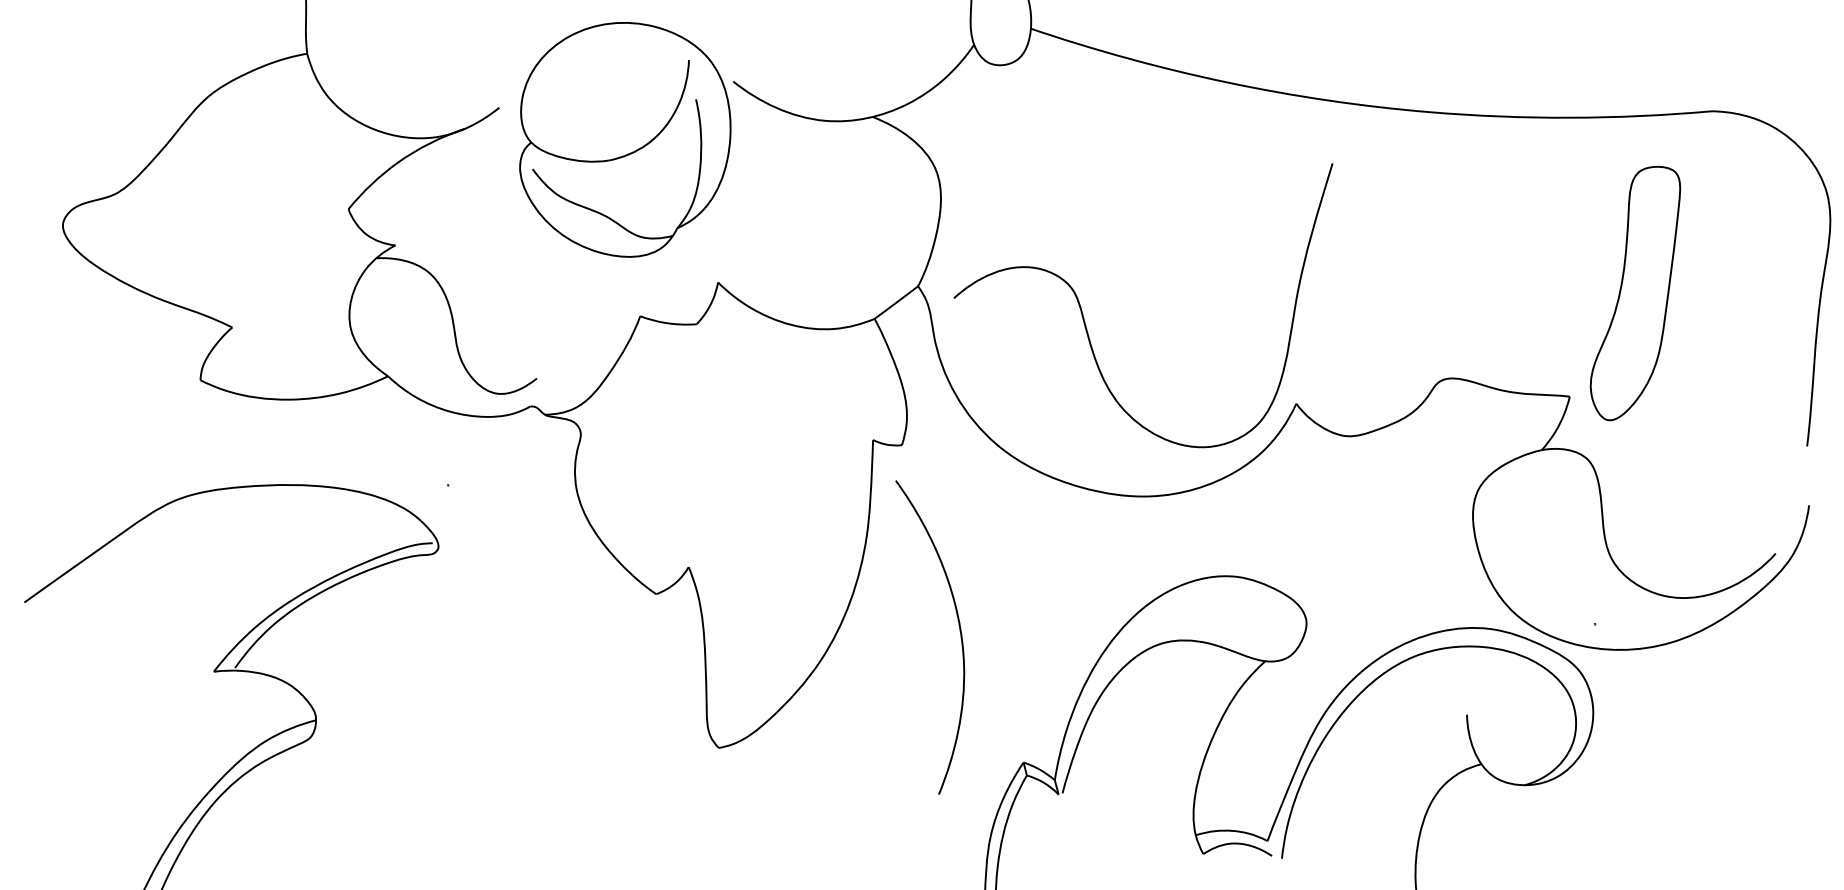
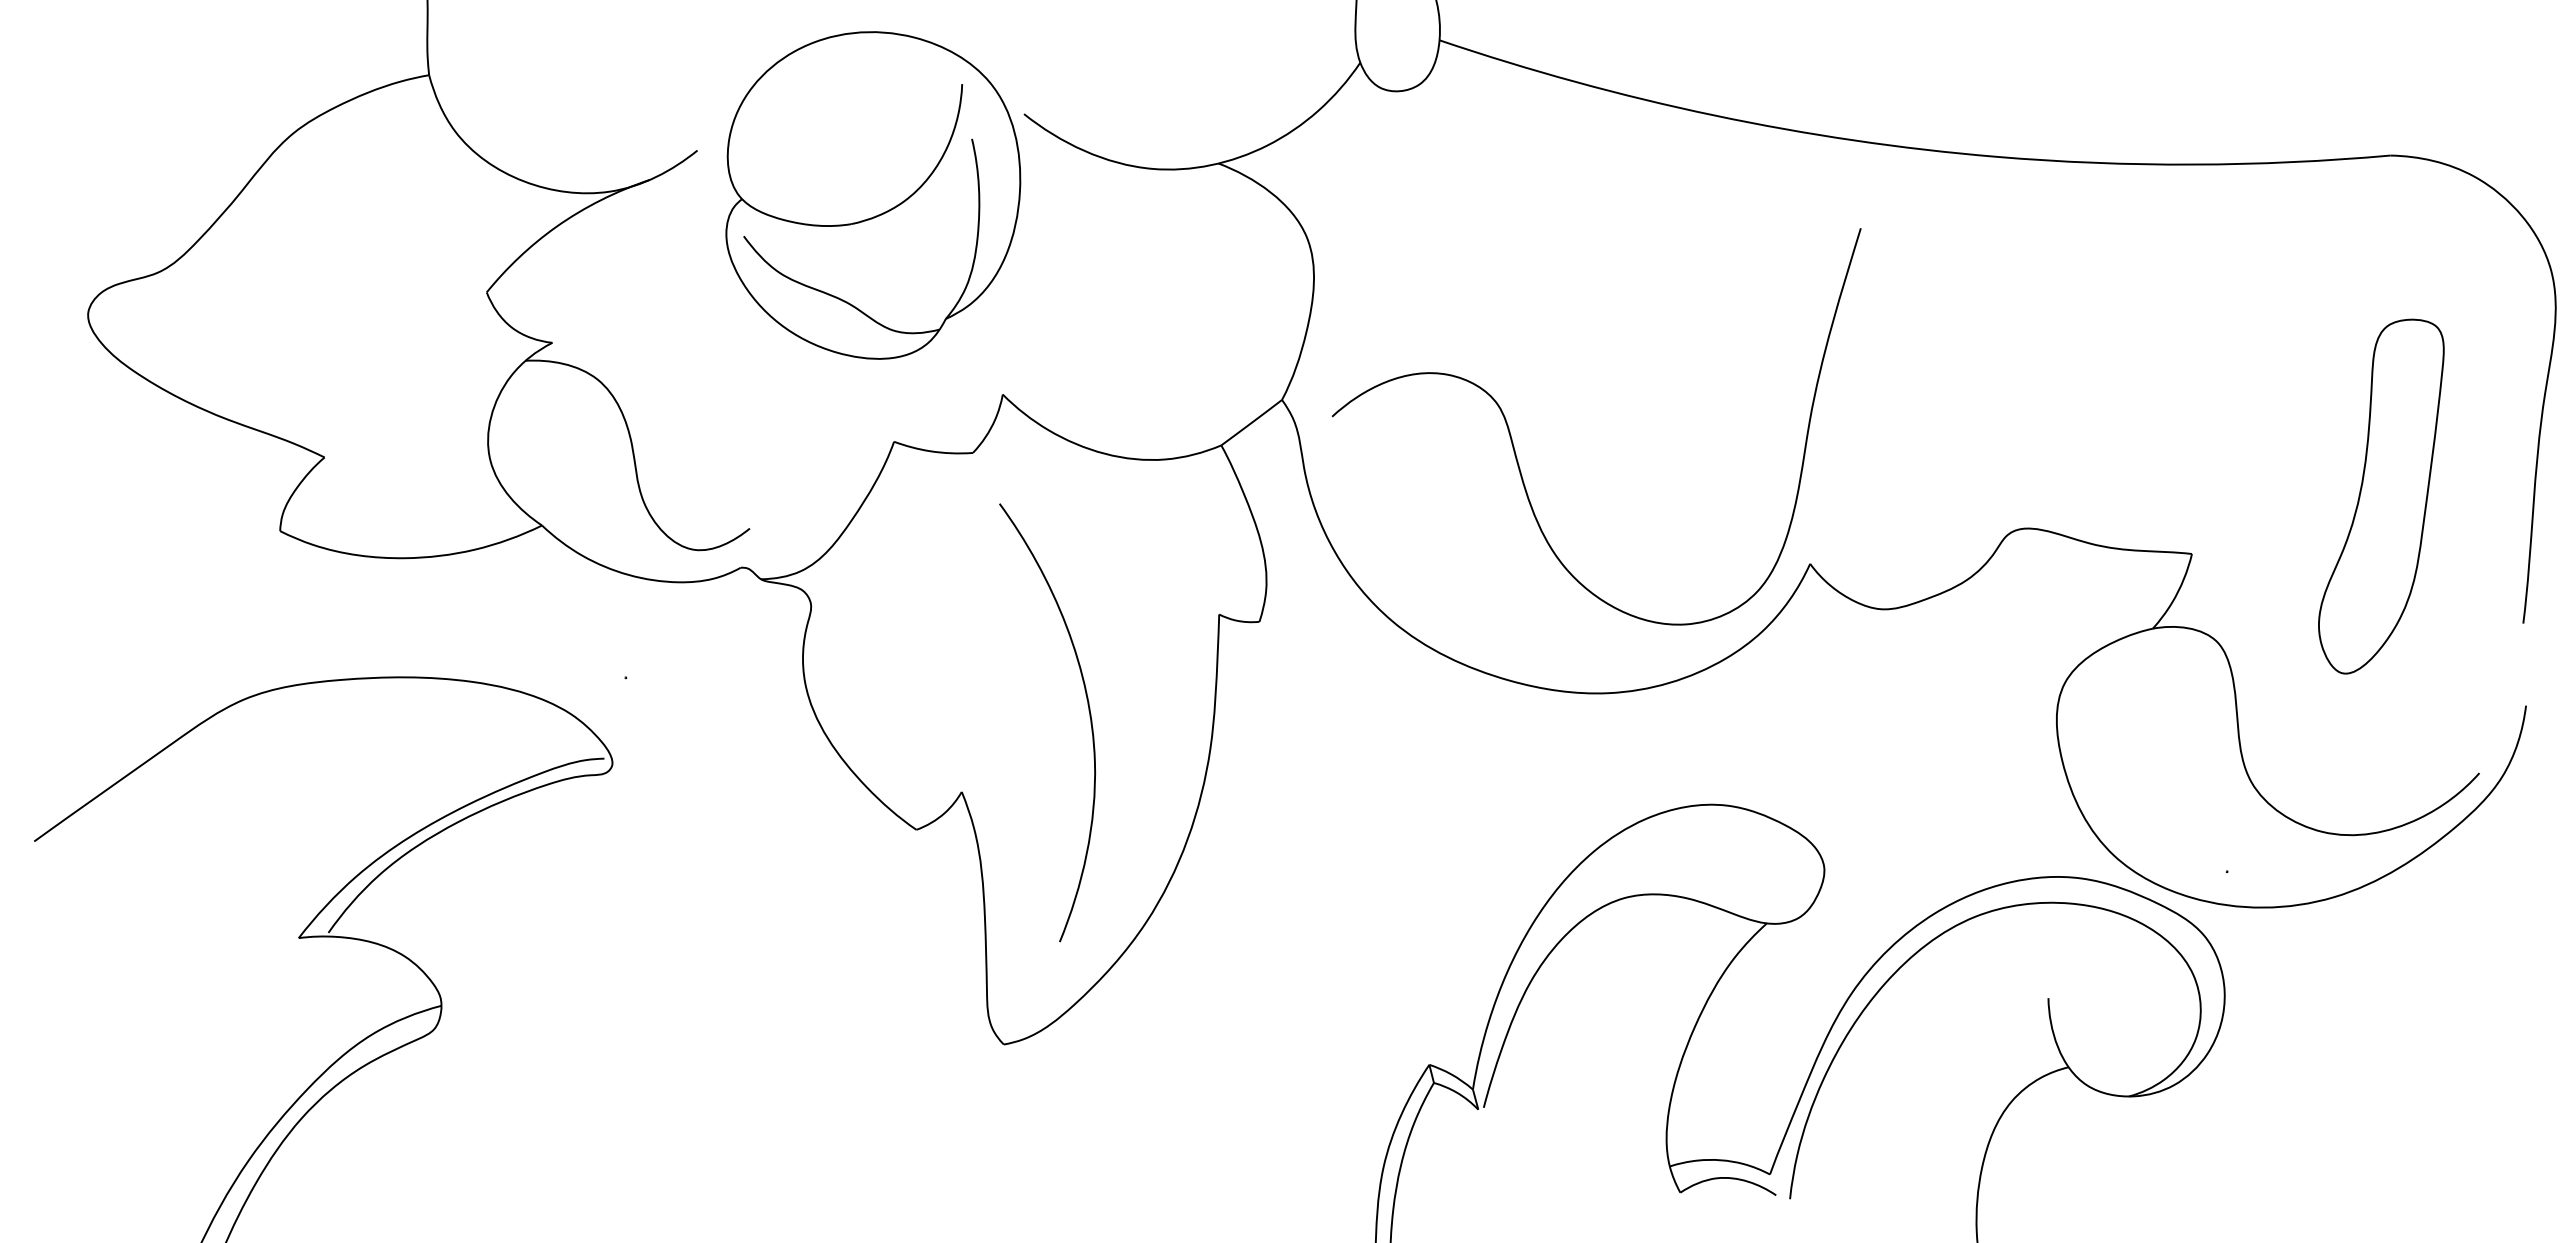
part: (1635, 293) -> (2381, 496), moved
curve: (959, 631) -> (1088, 714), moved

